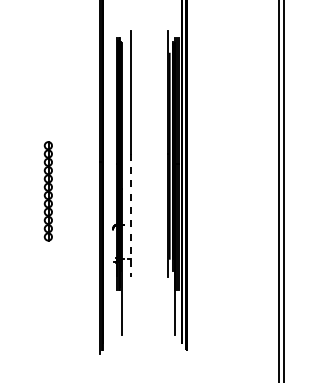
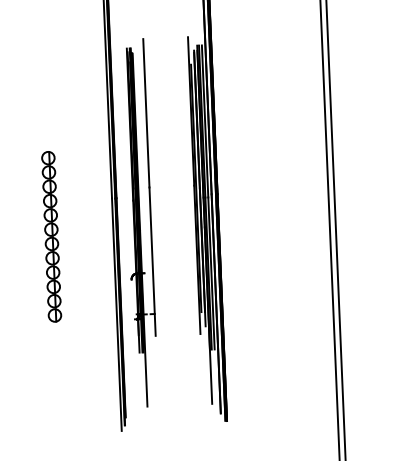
part: (48, 191) -> (51, 237), size x1.43
line: (130, 215) -> (151, 261), dashed -> solid

